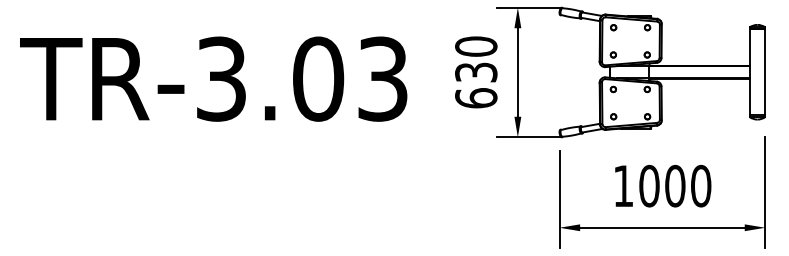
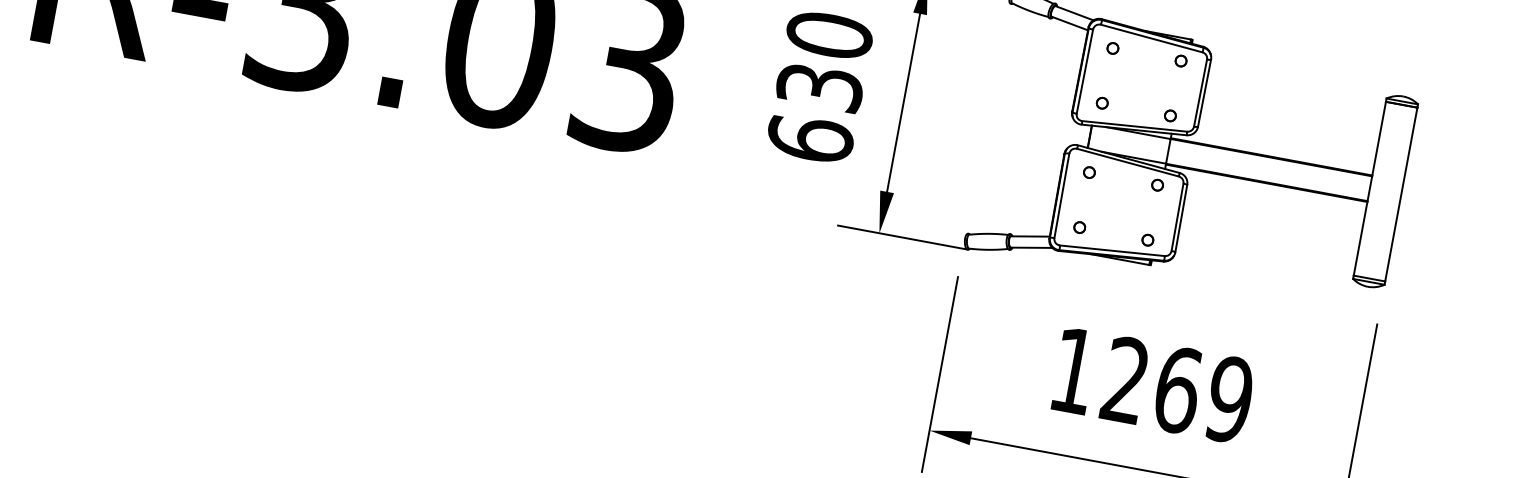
text: (675, 185) -> (1178, 388), 1000 -> 1269

